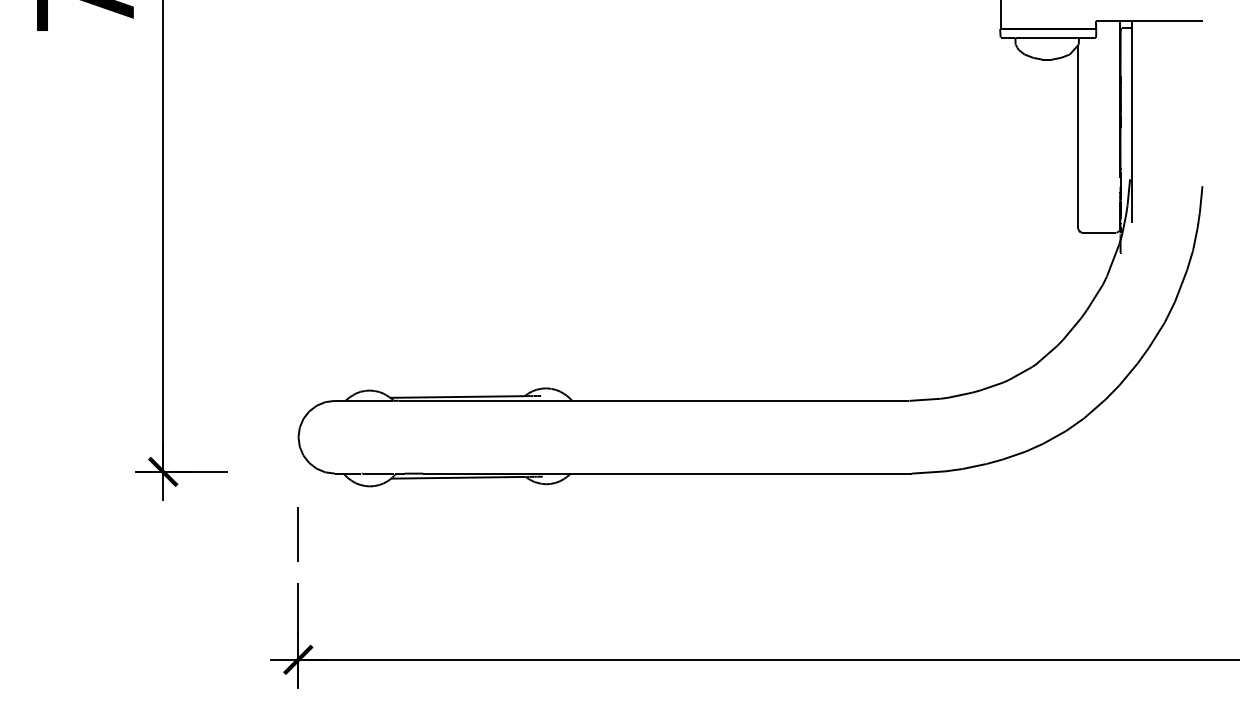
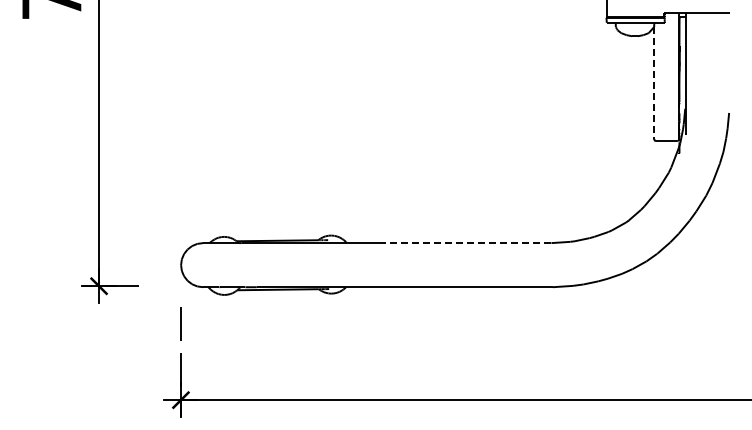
line: (1077, 137) -> (653, 83), solid -> dashed
line: (765, 401) -> (464, 243), solid -> dashed

